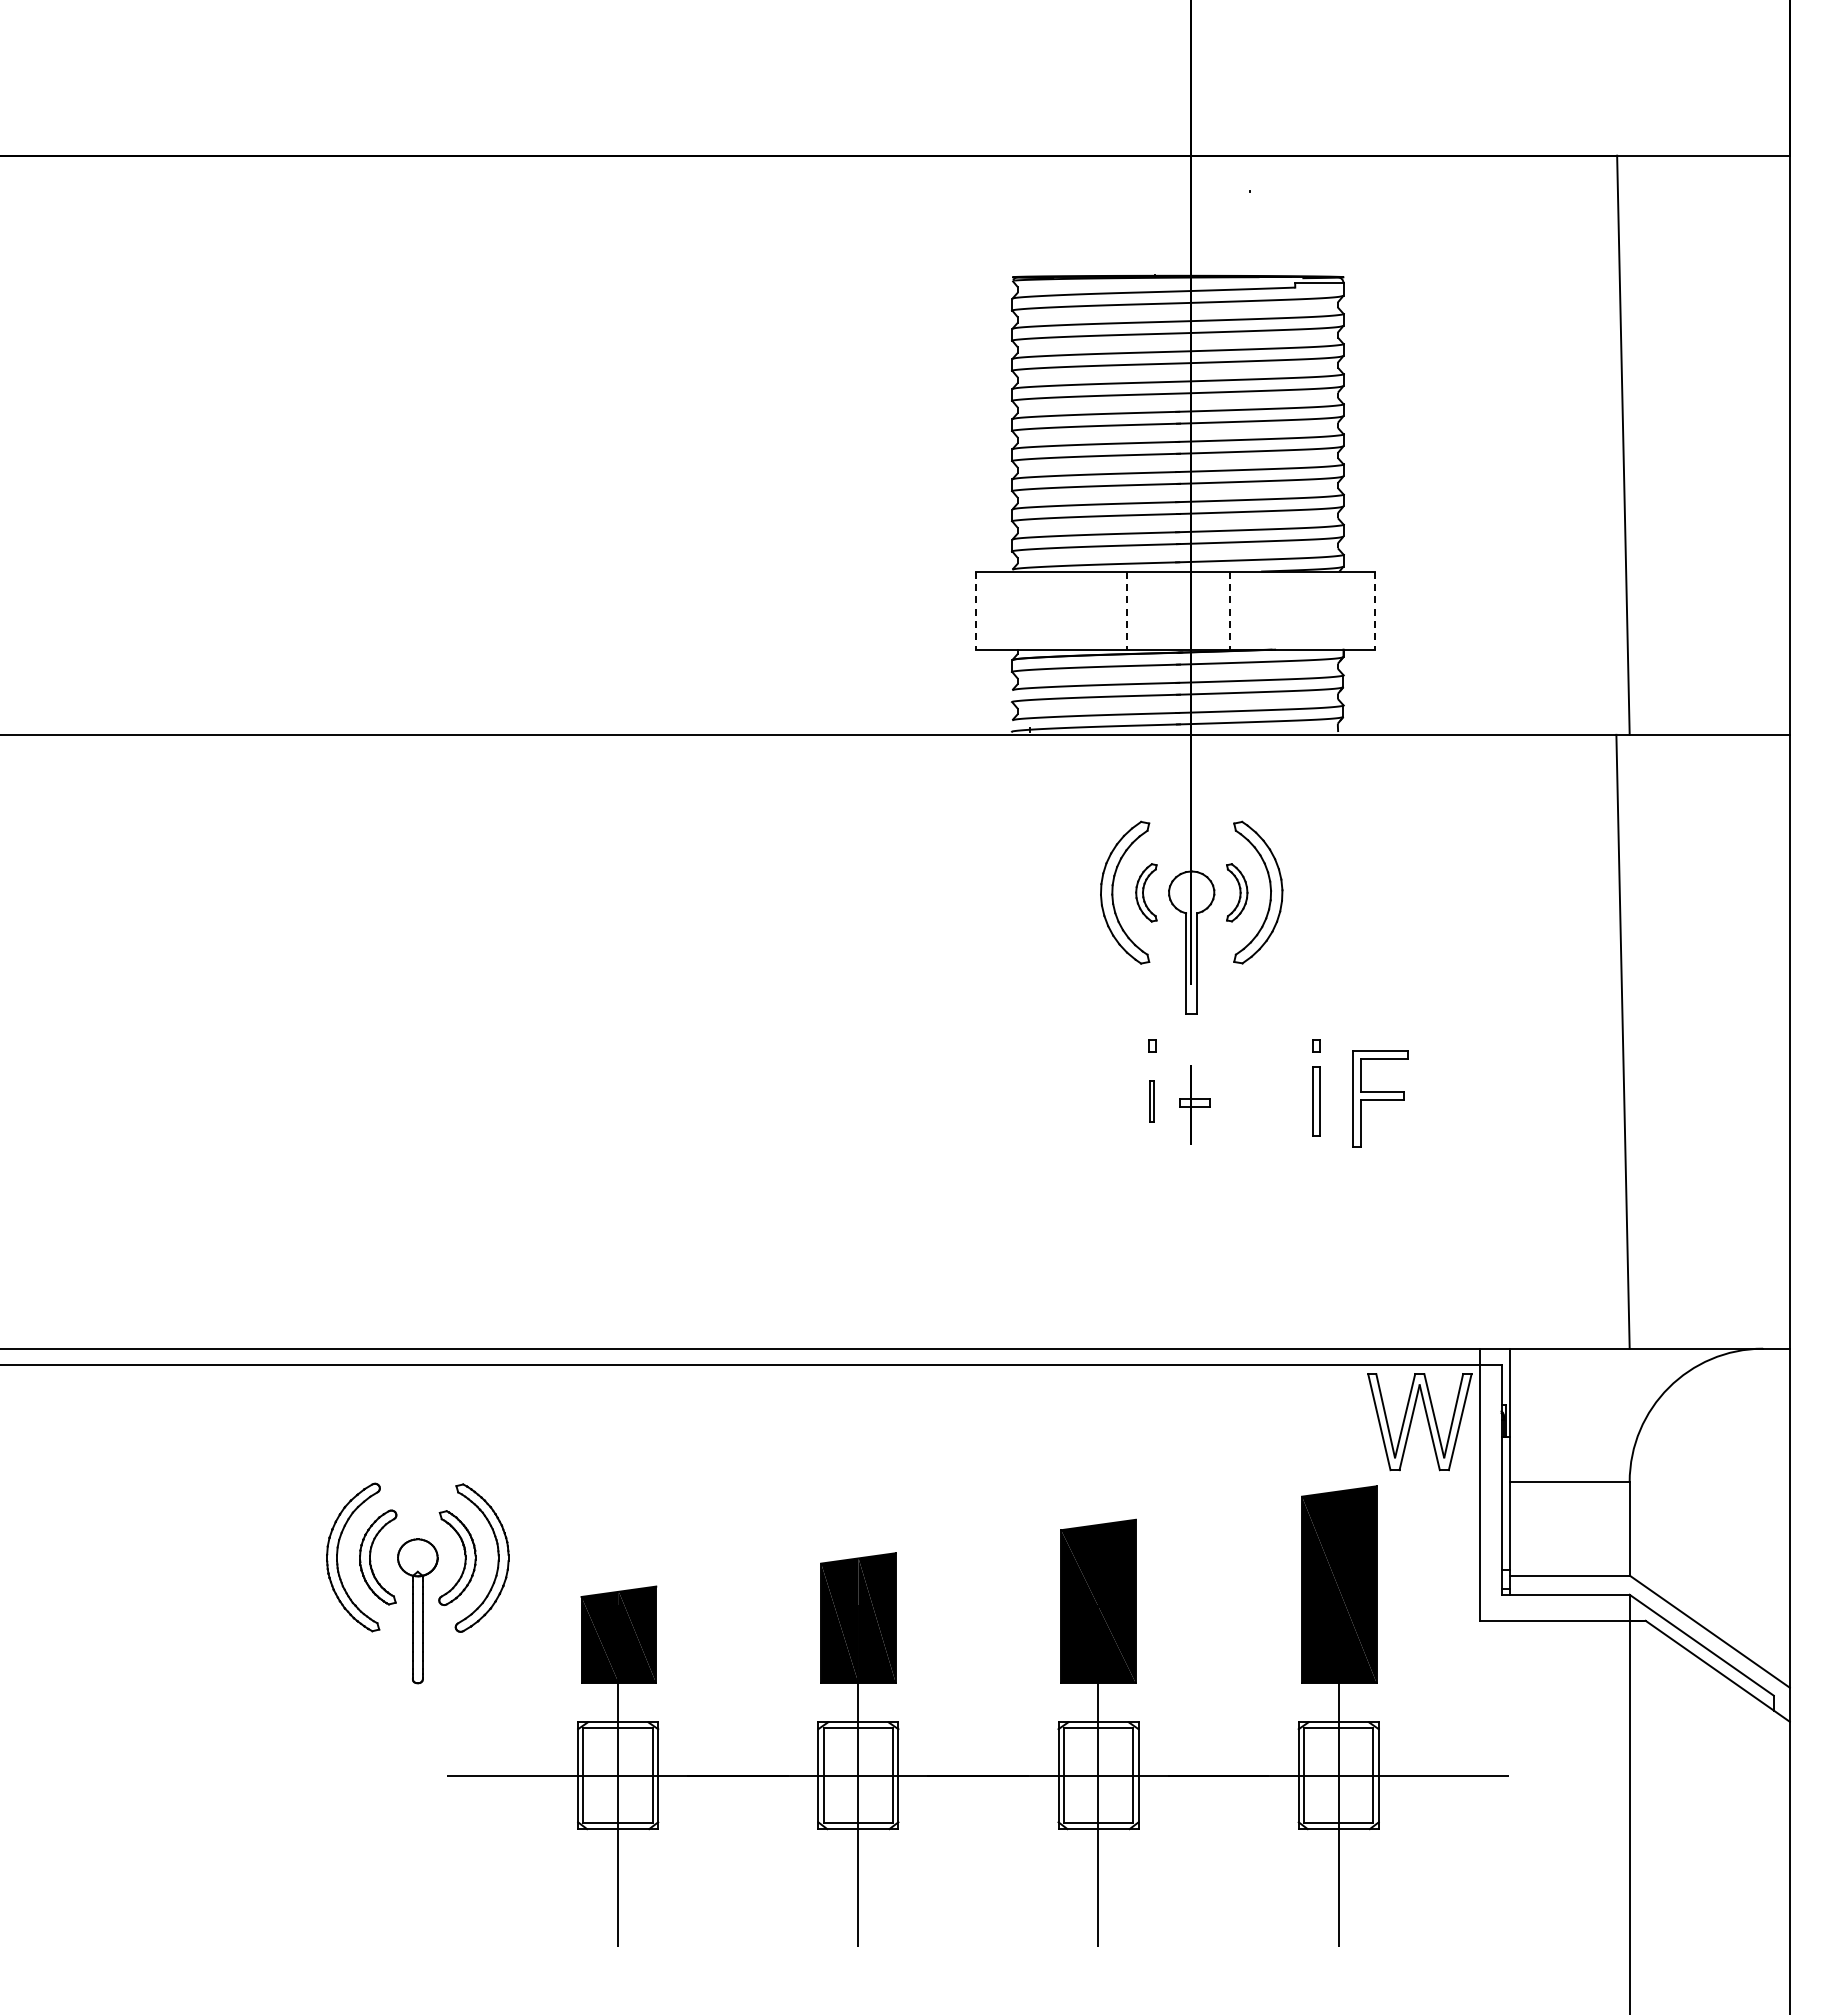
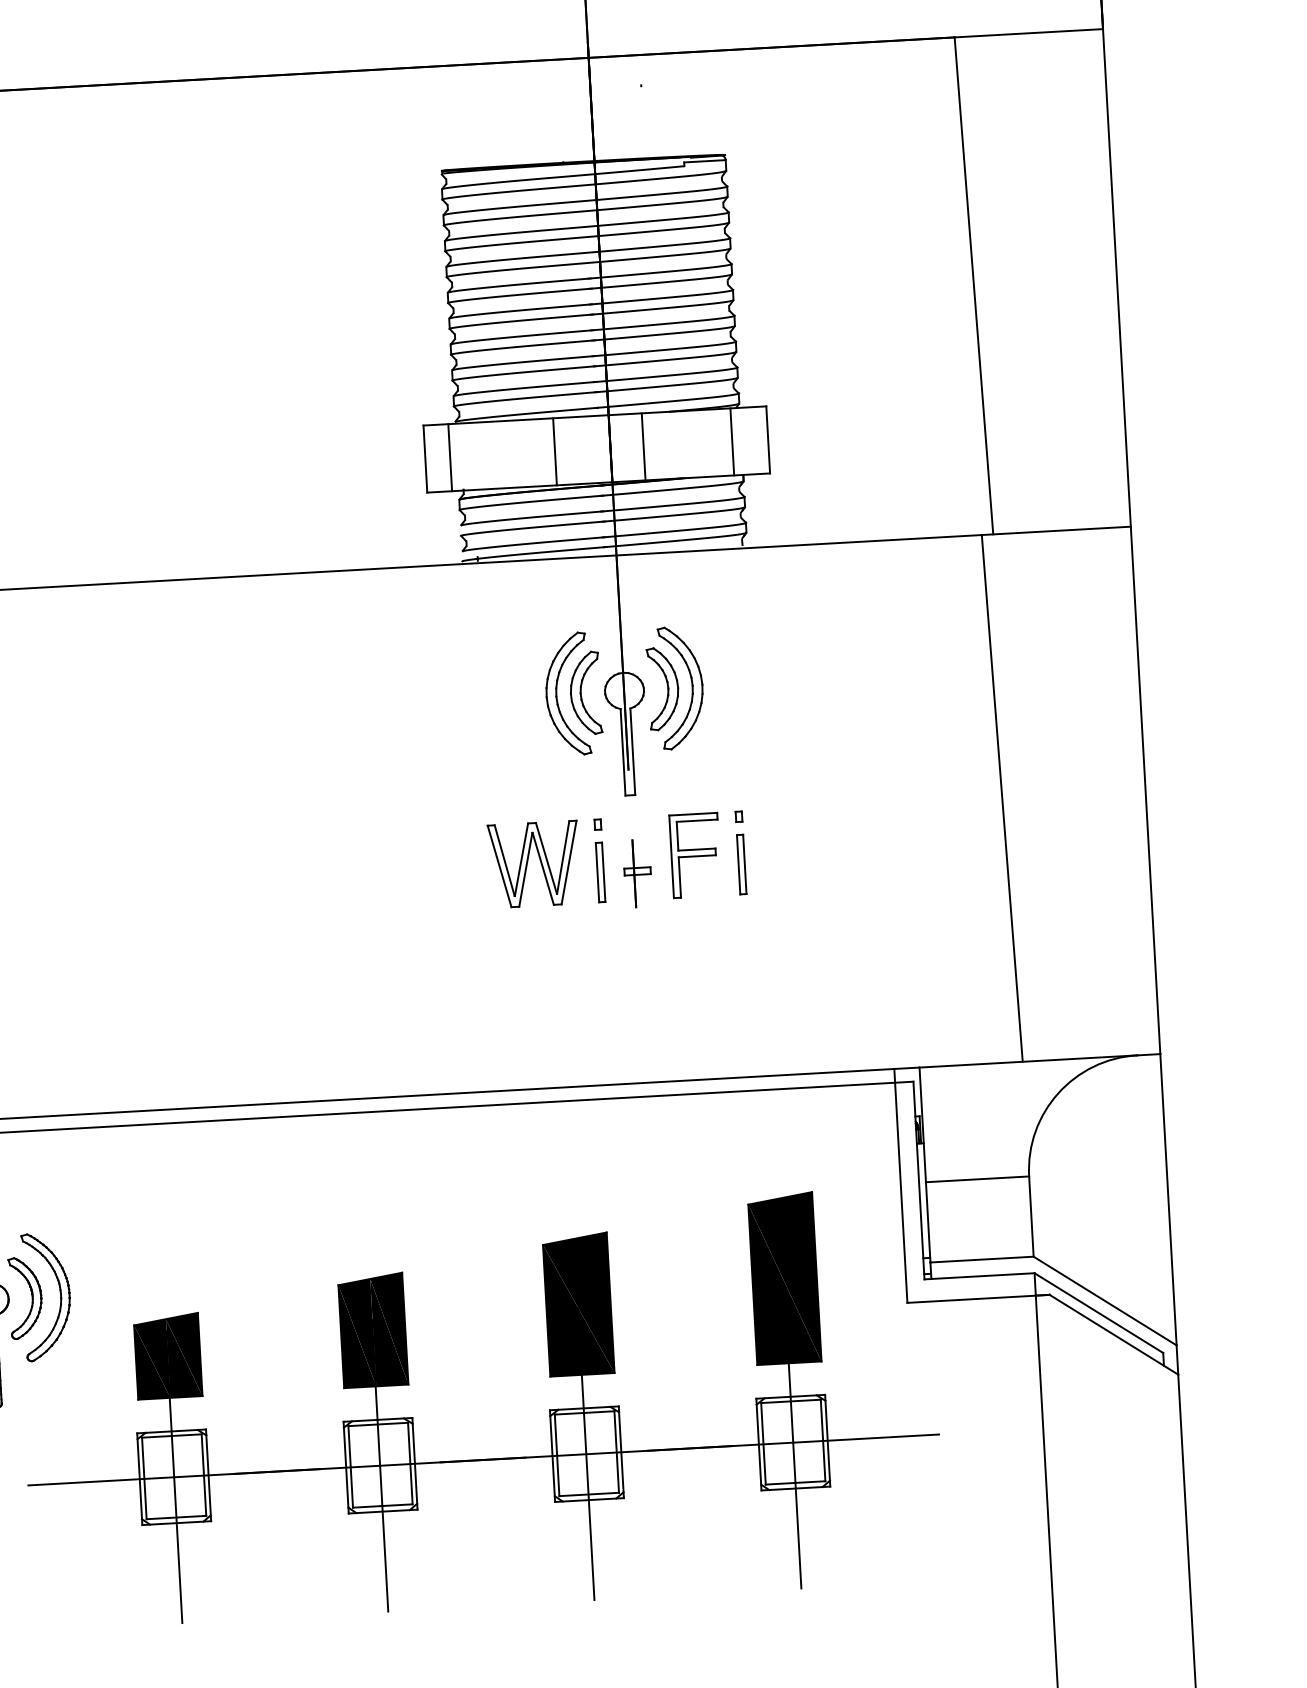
line: (1004, 610) -> (450, 457), added
line: (1332, 610) -> (731, 441), added
line: (975, 611) -> (425, 459), dashed -> solid
line: (1126, 611) -> (555, 452), dashed -> solid
line: (1229, 611) -> (643, 447), dashed -> solid
line: (1374, 611) -> (768, 440), dashed -> solid
part: (1146, 892) -> (585, 693), size x1.67
part: (1237, 892) -> (663, 688), size x1.67
part: (1380, 1098) -> (695, 854), moved
part: (1152, 1101) -> (600, 872), size x1.67
part: (1412, 1420) -> (528, 863), moved

